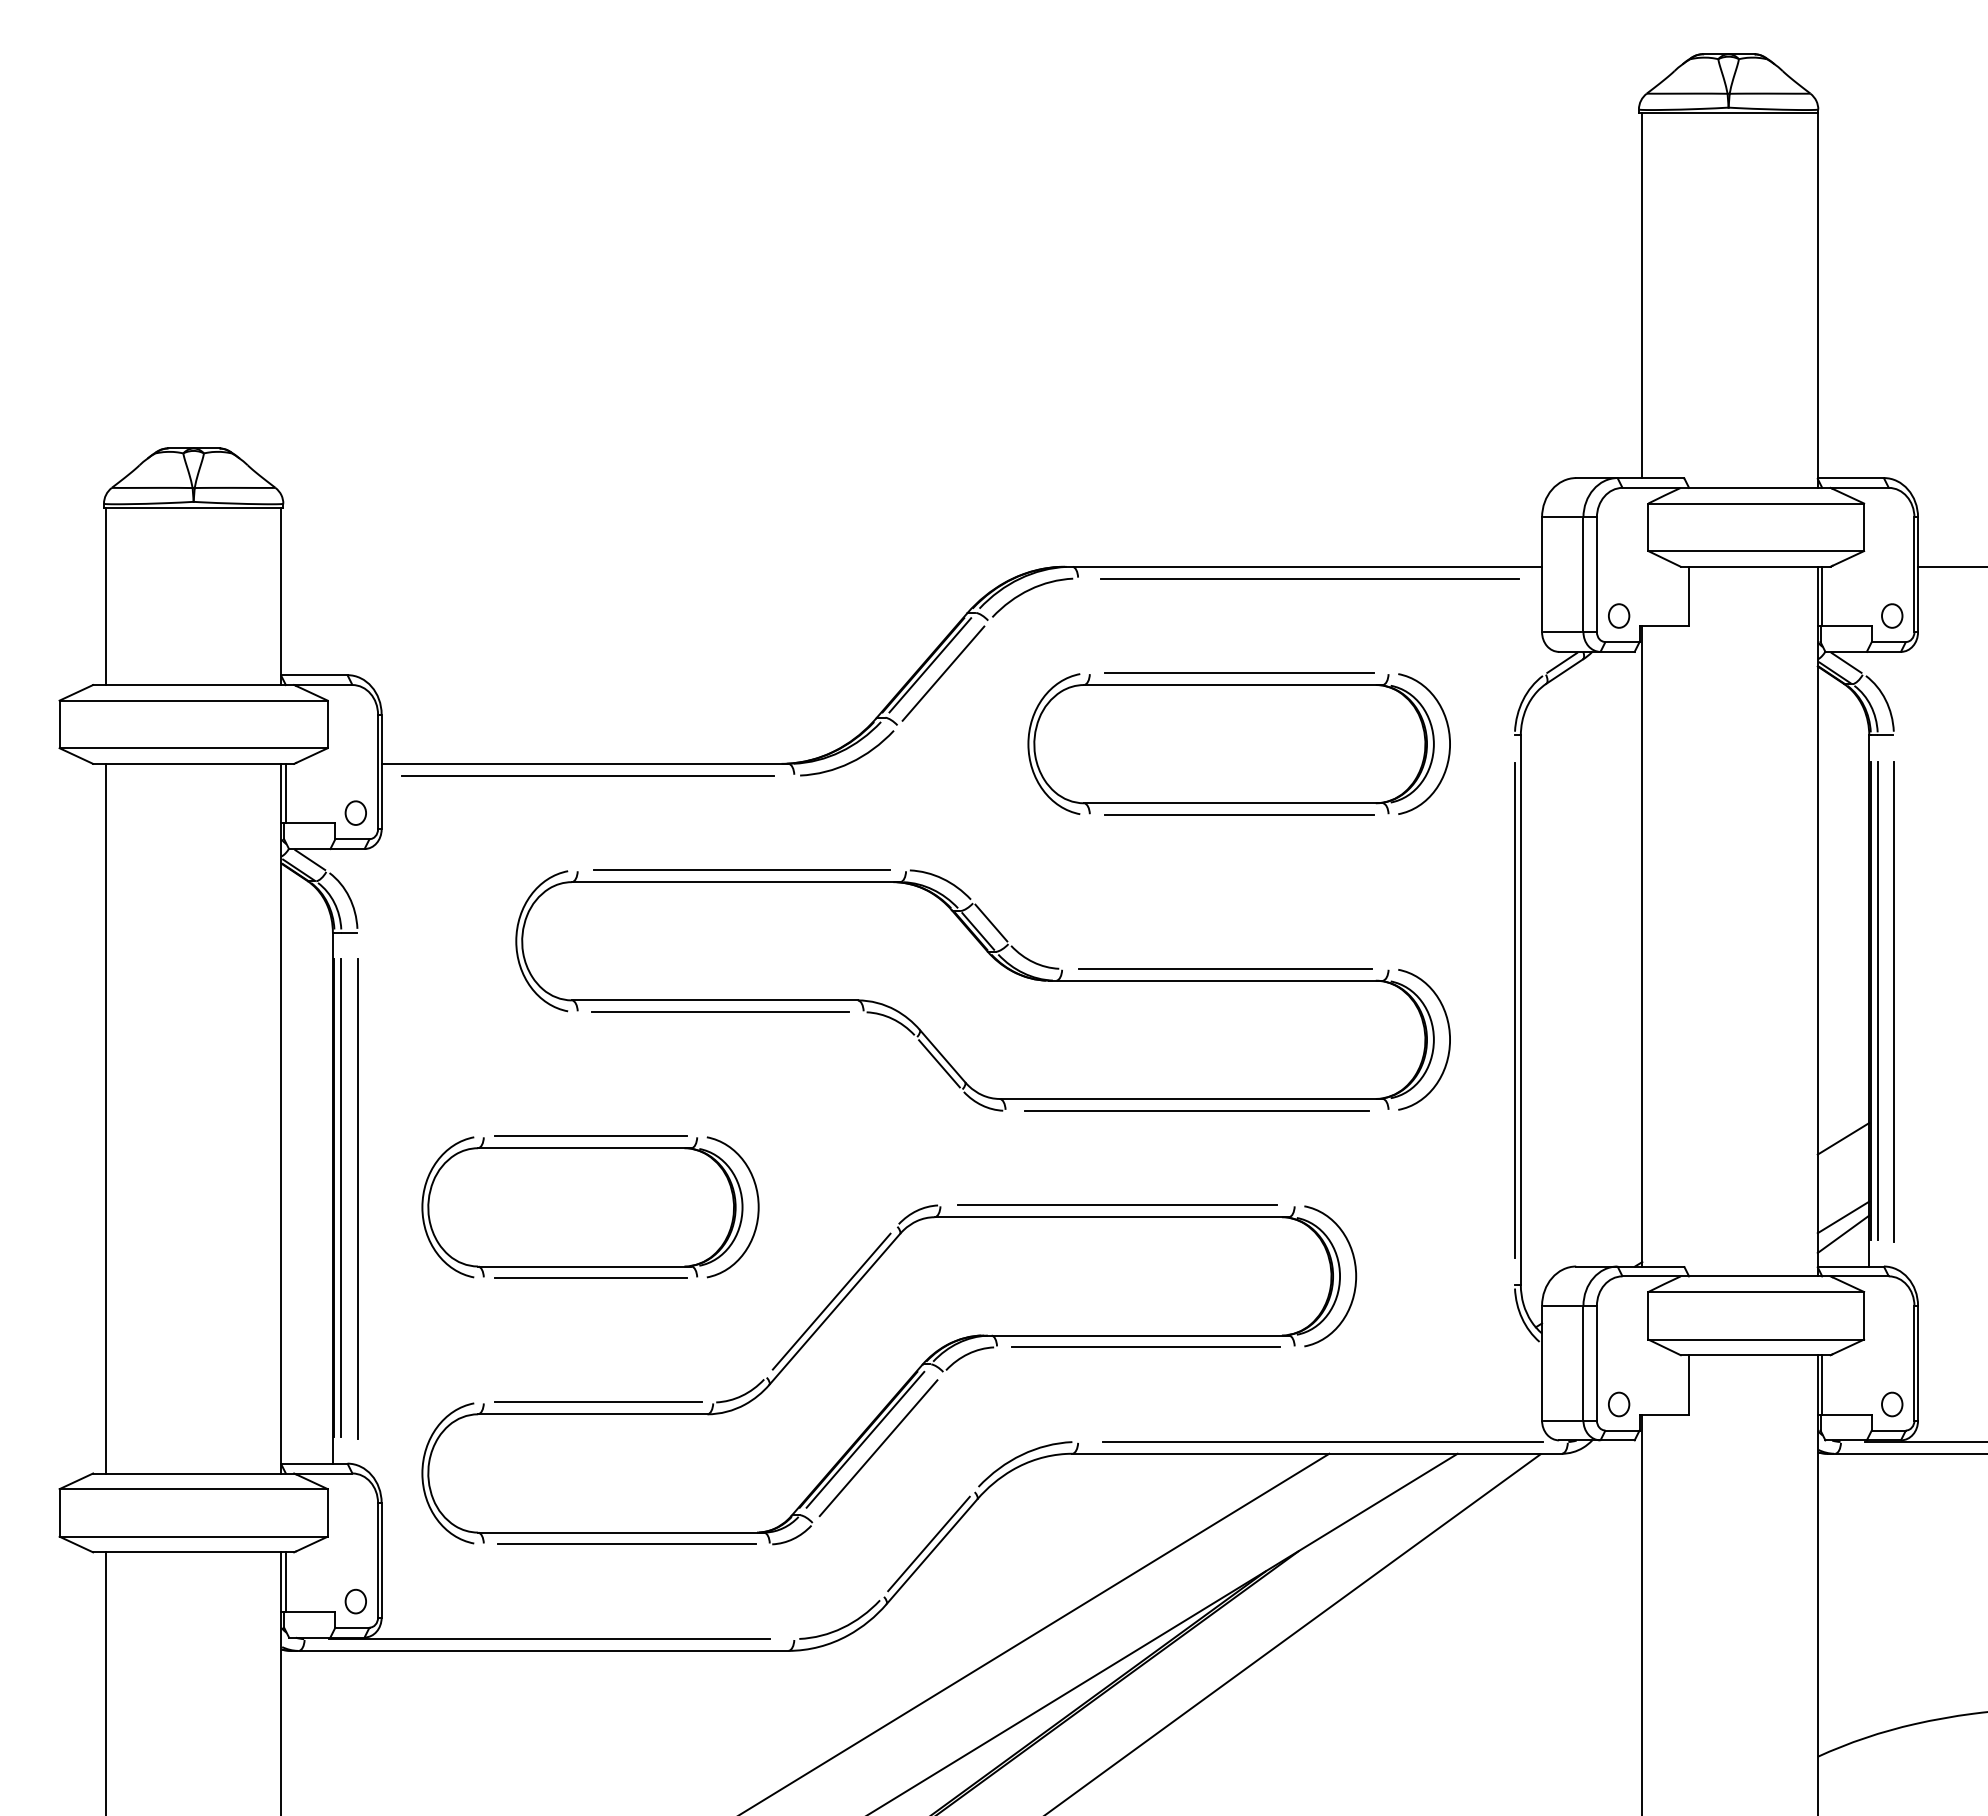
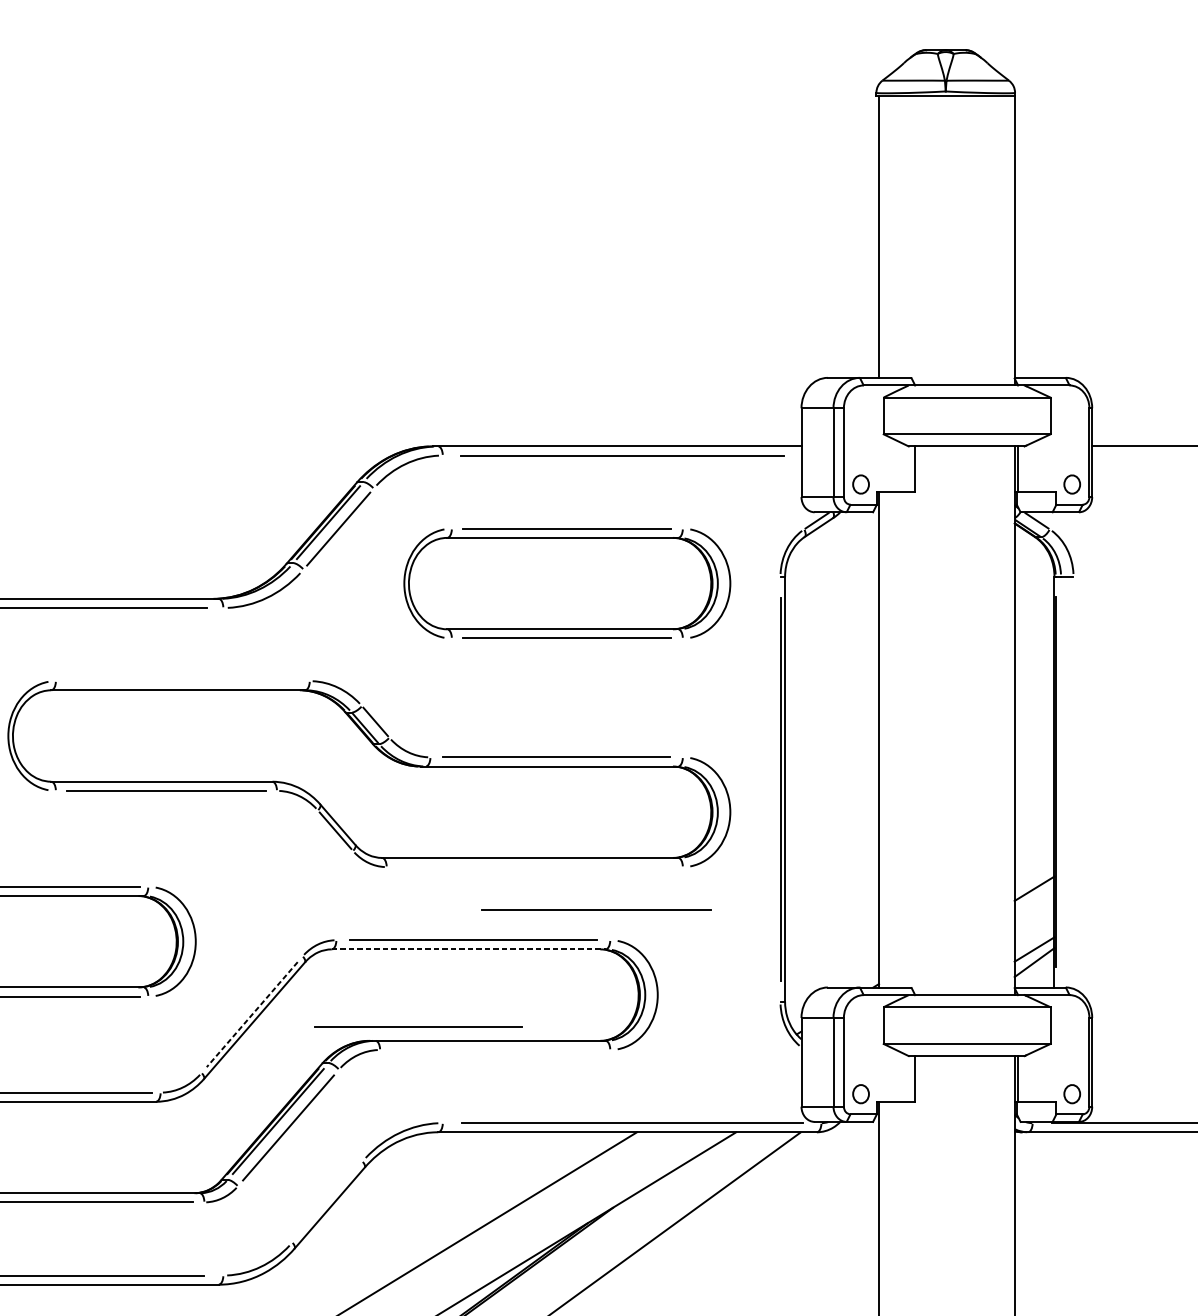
line: (741, 869) -> (596, 909), moved
line: (1877, 1000) -> (1060, 781), removed
line: (1893, 1001) -> (1073, 782), removed
line: (1196, 1110) -> (534, 866), removed
line: (1112, 1217) -> (469, 949), solid -> dashed
line: (831, 1301) -> (252, 1014), solid -> dashed
line: (1145, 1346) -> (418, 1026), moved
line: (928, 1543) -> (327, 1201), removed

